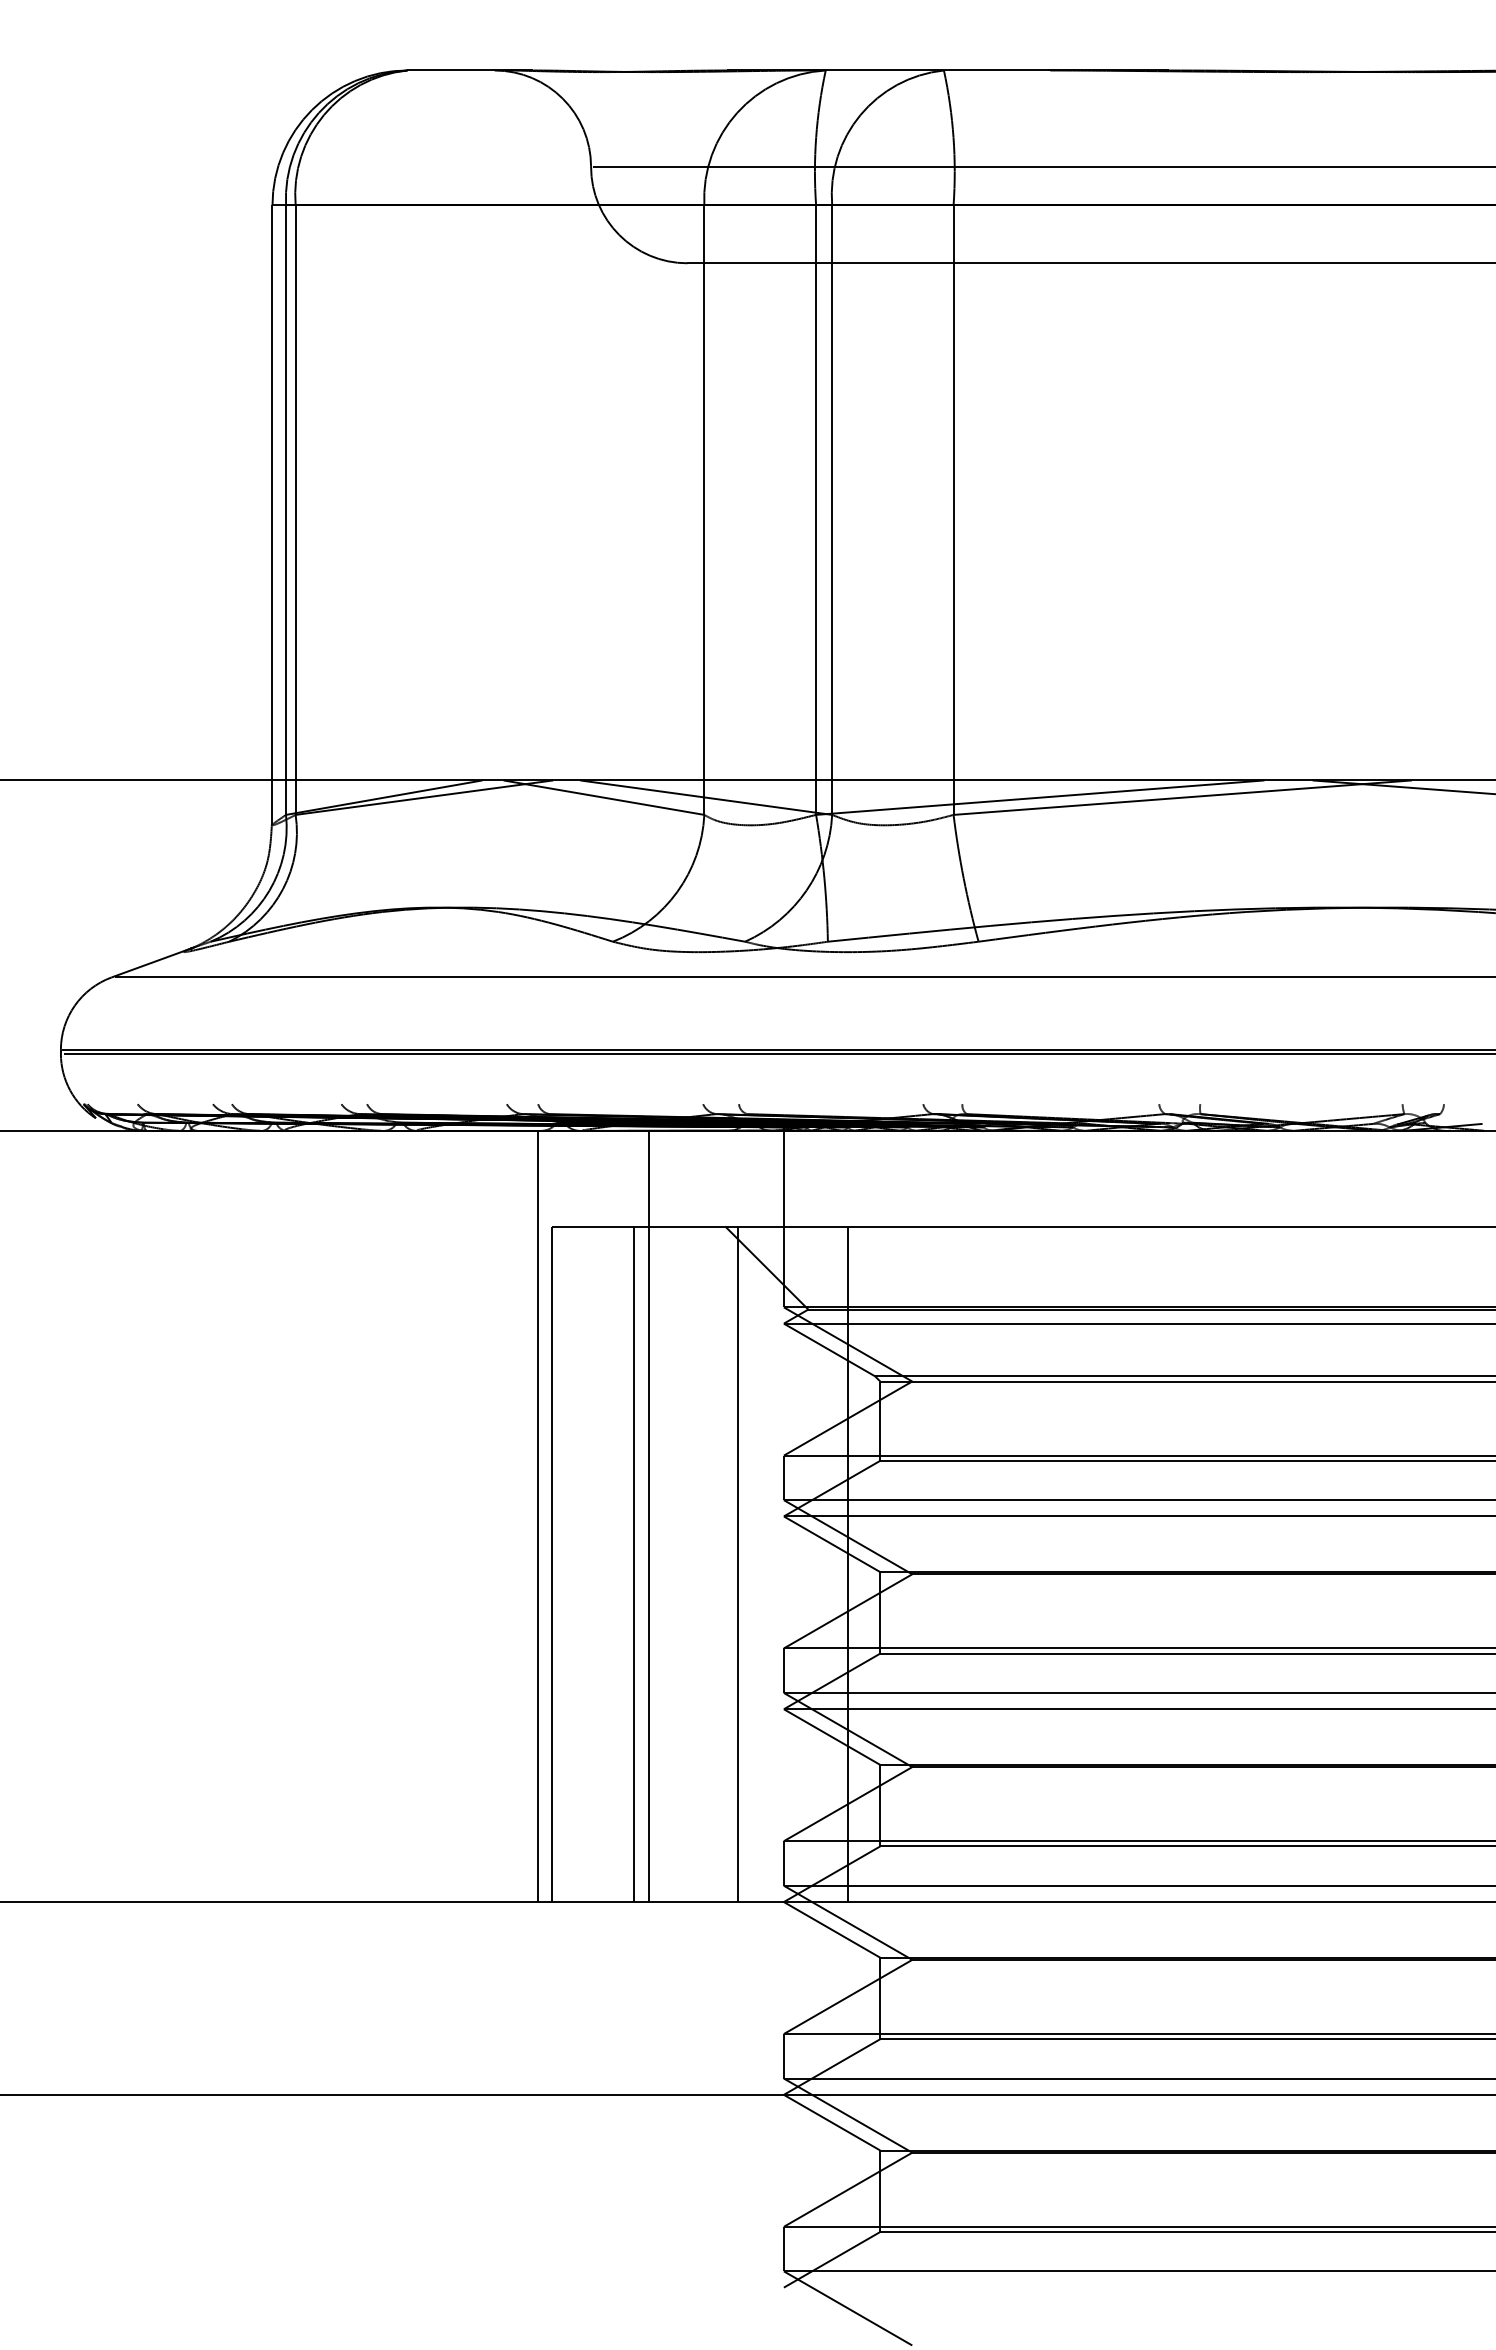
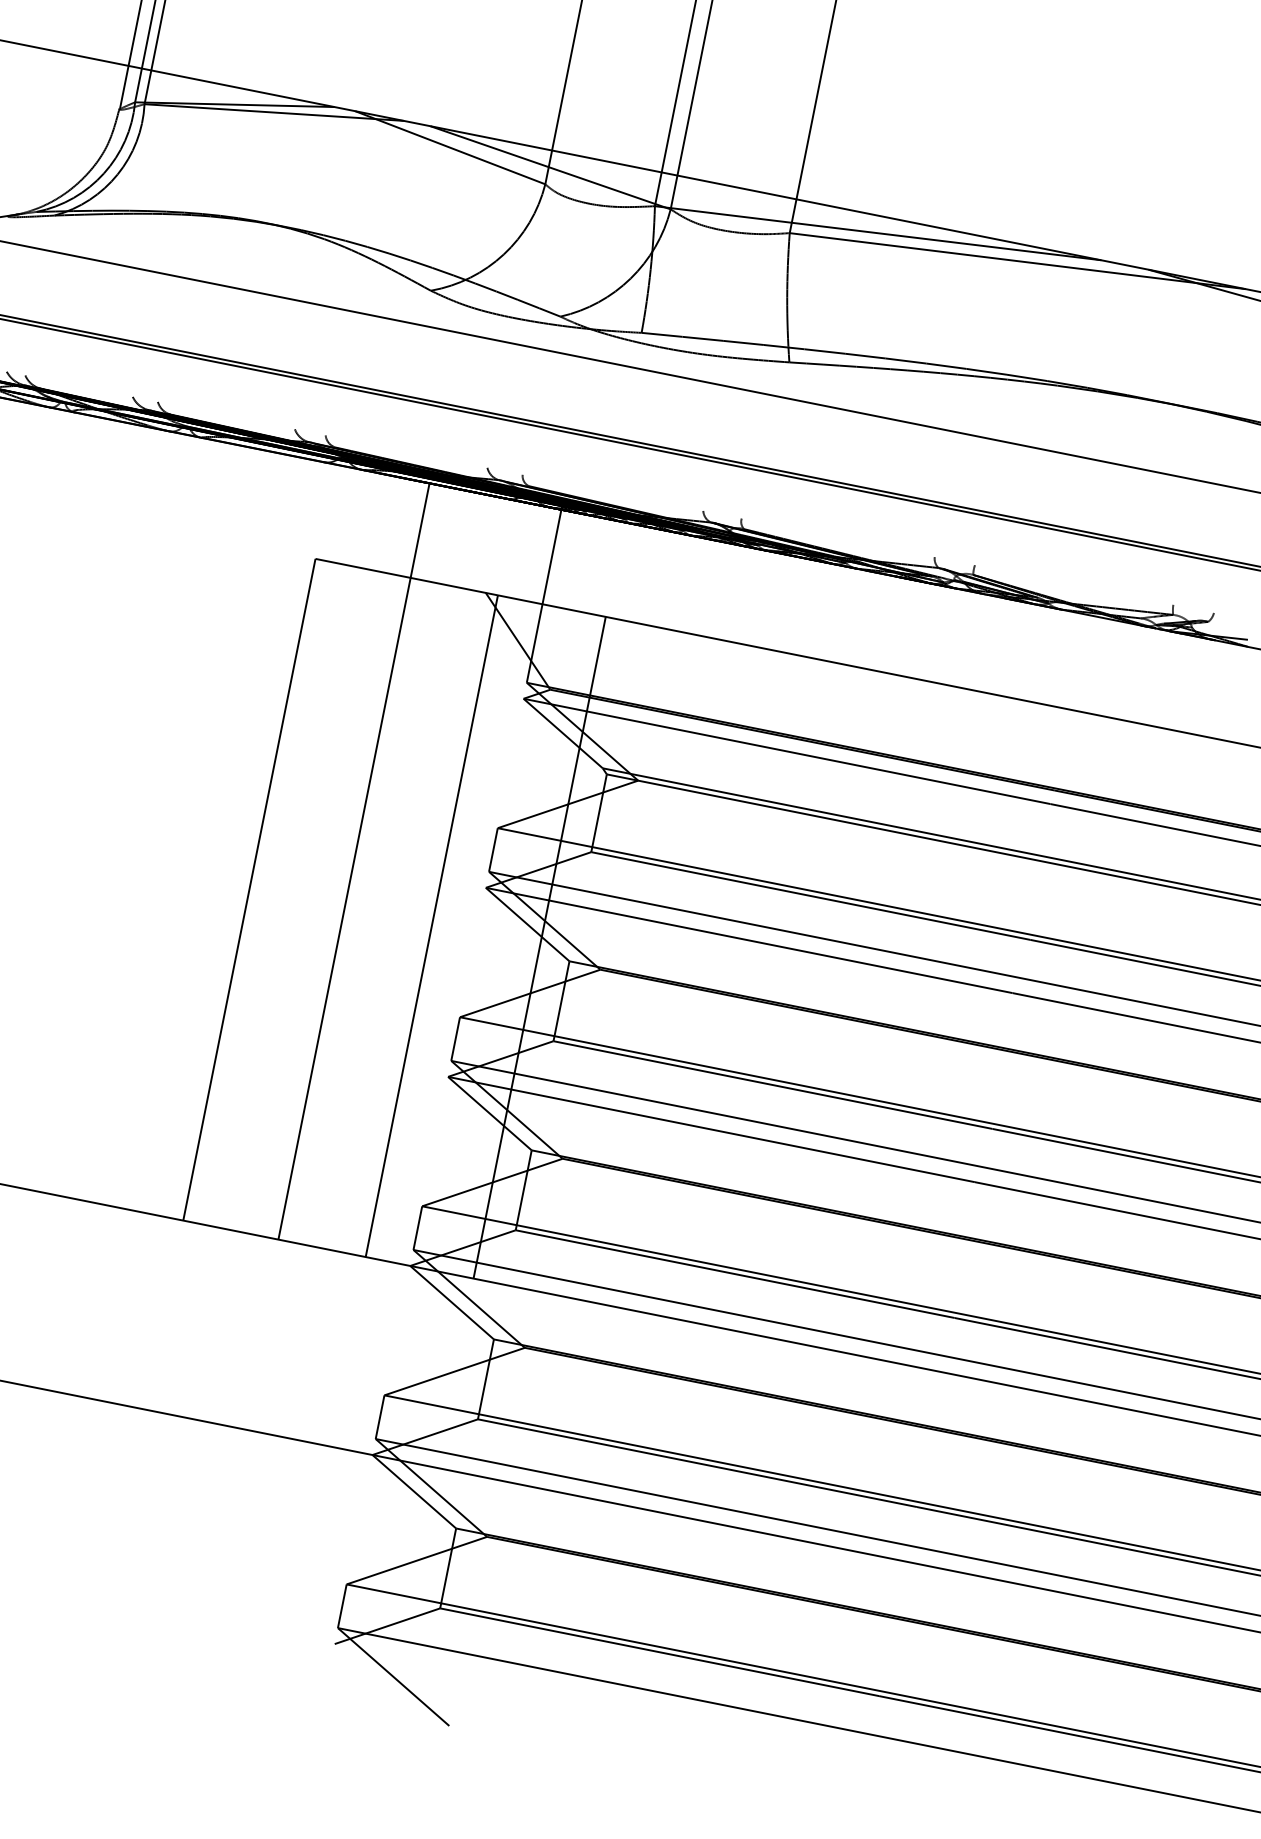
line: (538, 1516) -> (245, 839), removed
line: (633, 1564) -> (328, 905), removed

